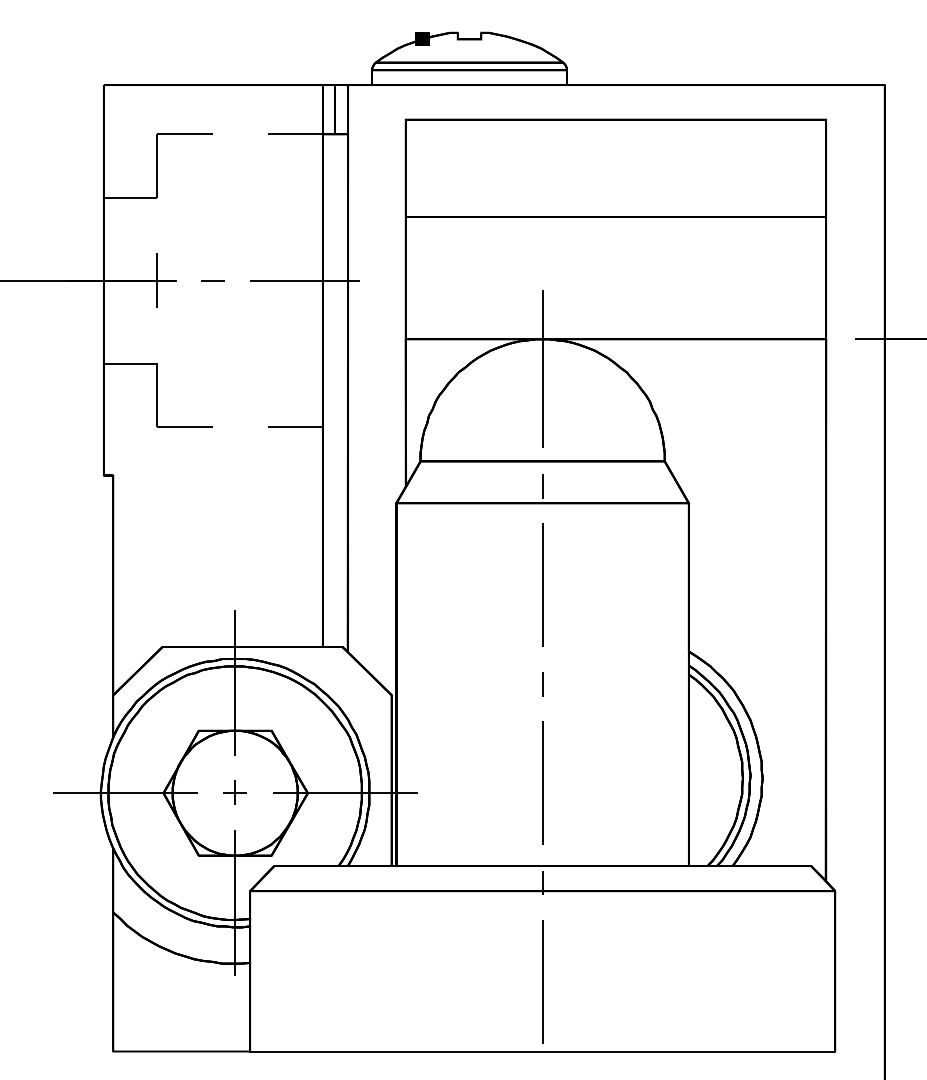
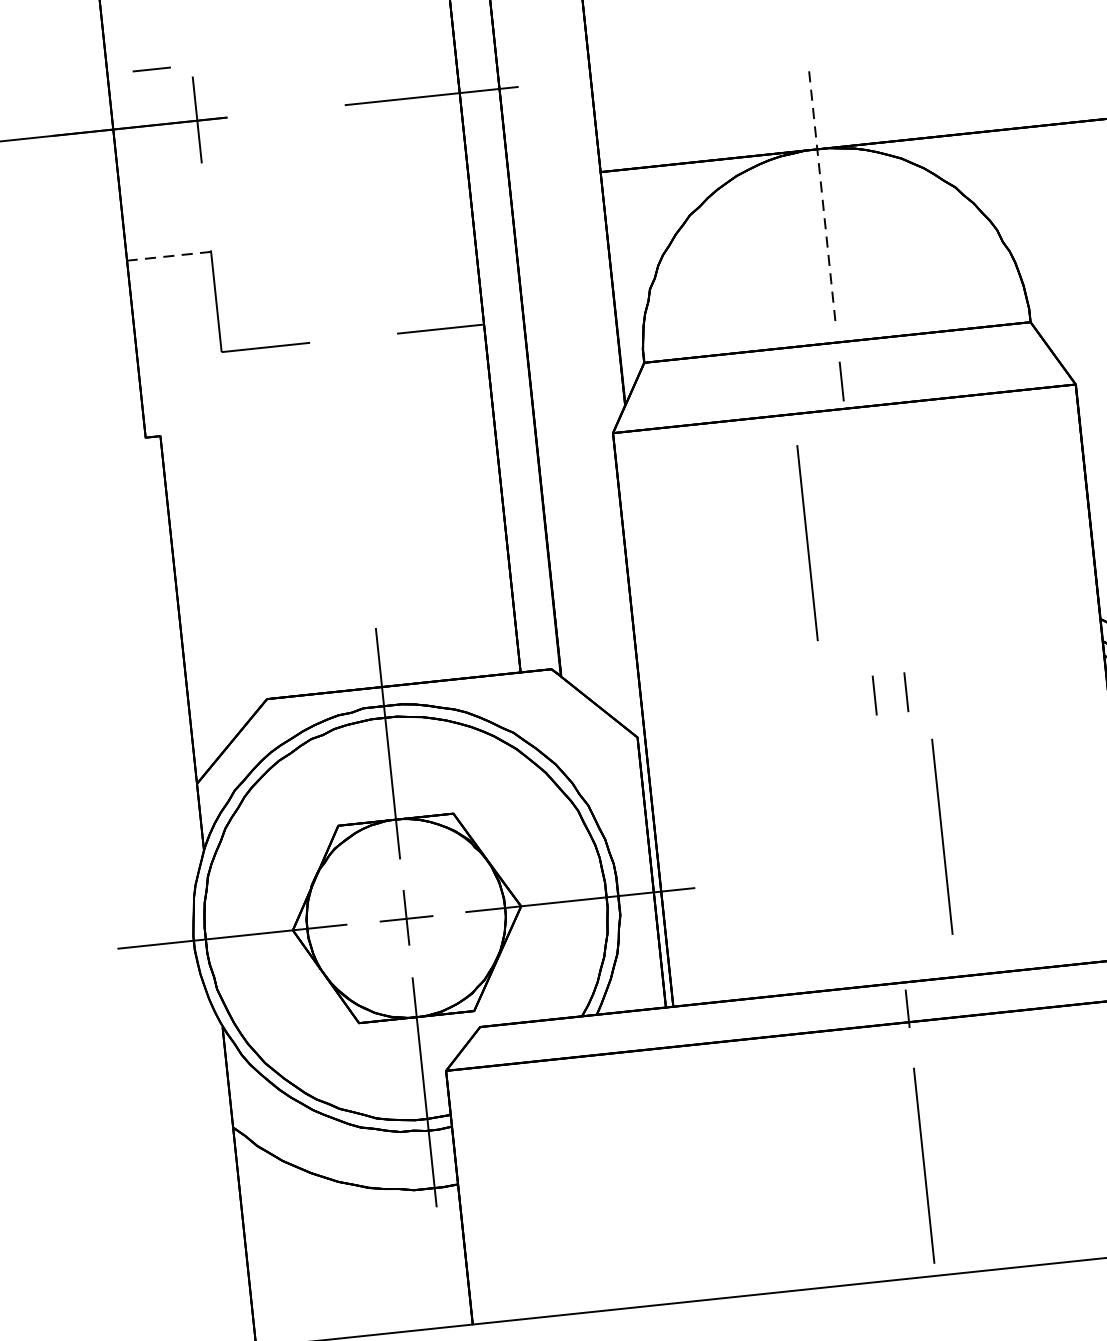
line: (212, 280) -> (151, 69), moved
line: (130, 363) -> (169, 256), solid -> dashed
line: (542, 369) -> (821, 197), solid -> dashed
line: (542, 584) -> (806, 542), moved
line: (562, 684) -> (905, 692), added
line: (542, 782) -> (941, 835), moved
part: (234, 792) -> (404, 917), size x1.4

